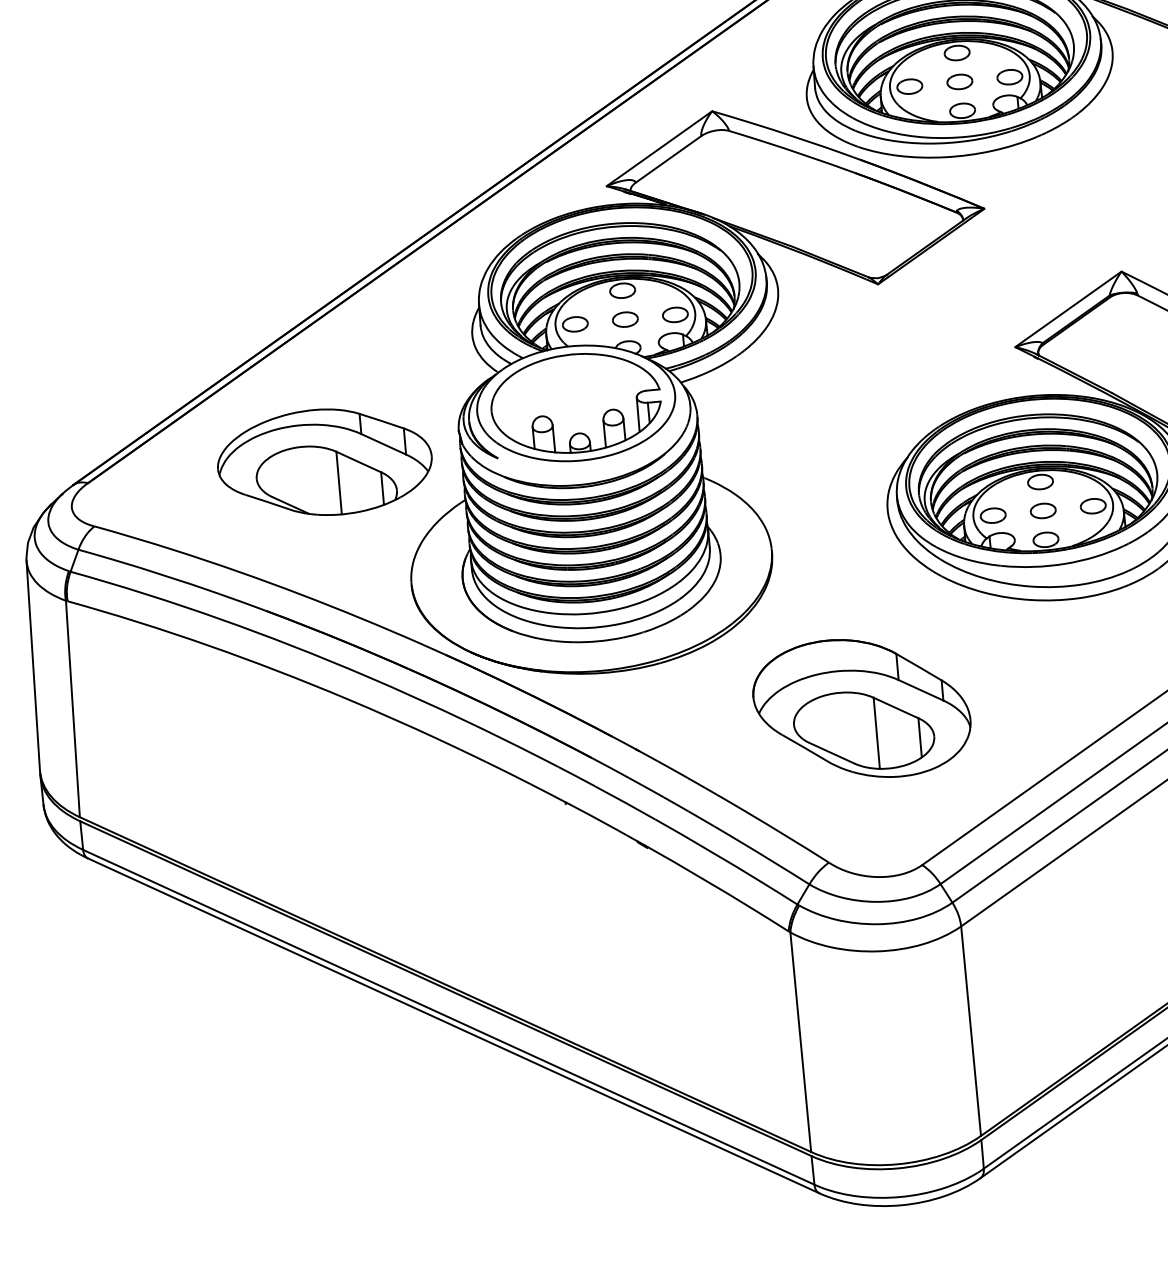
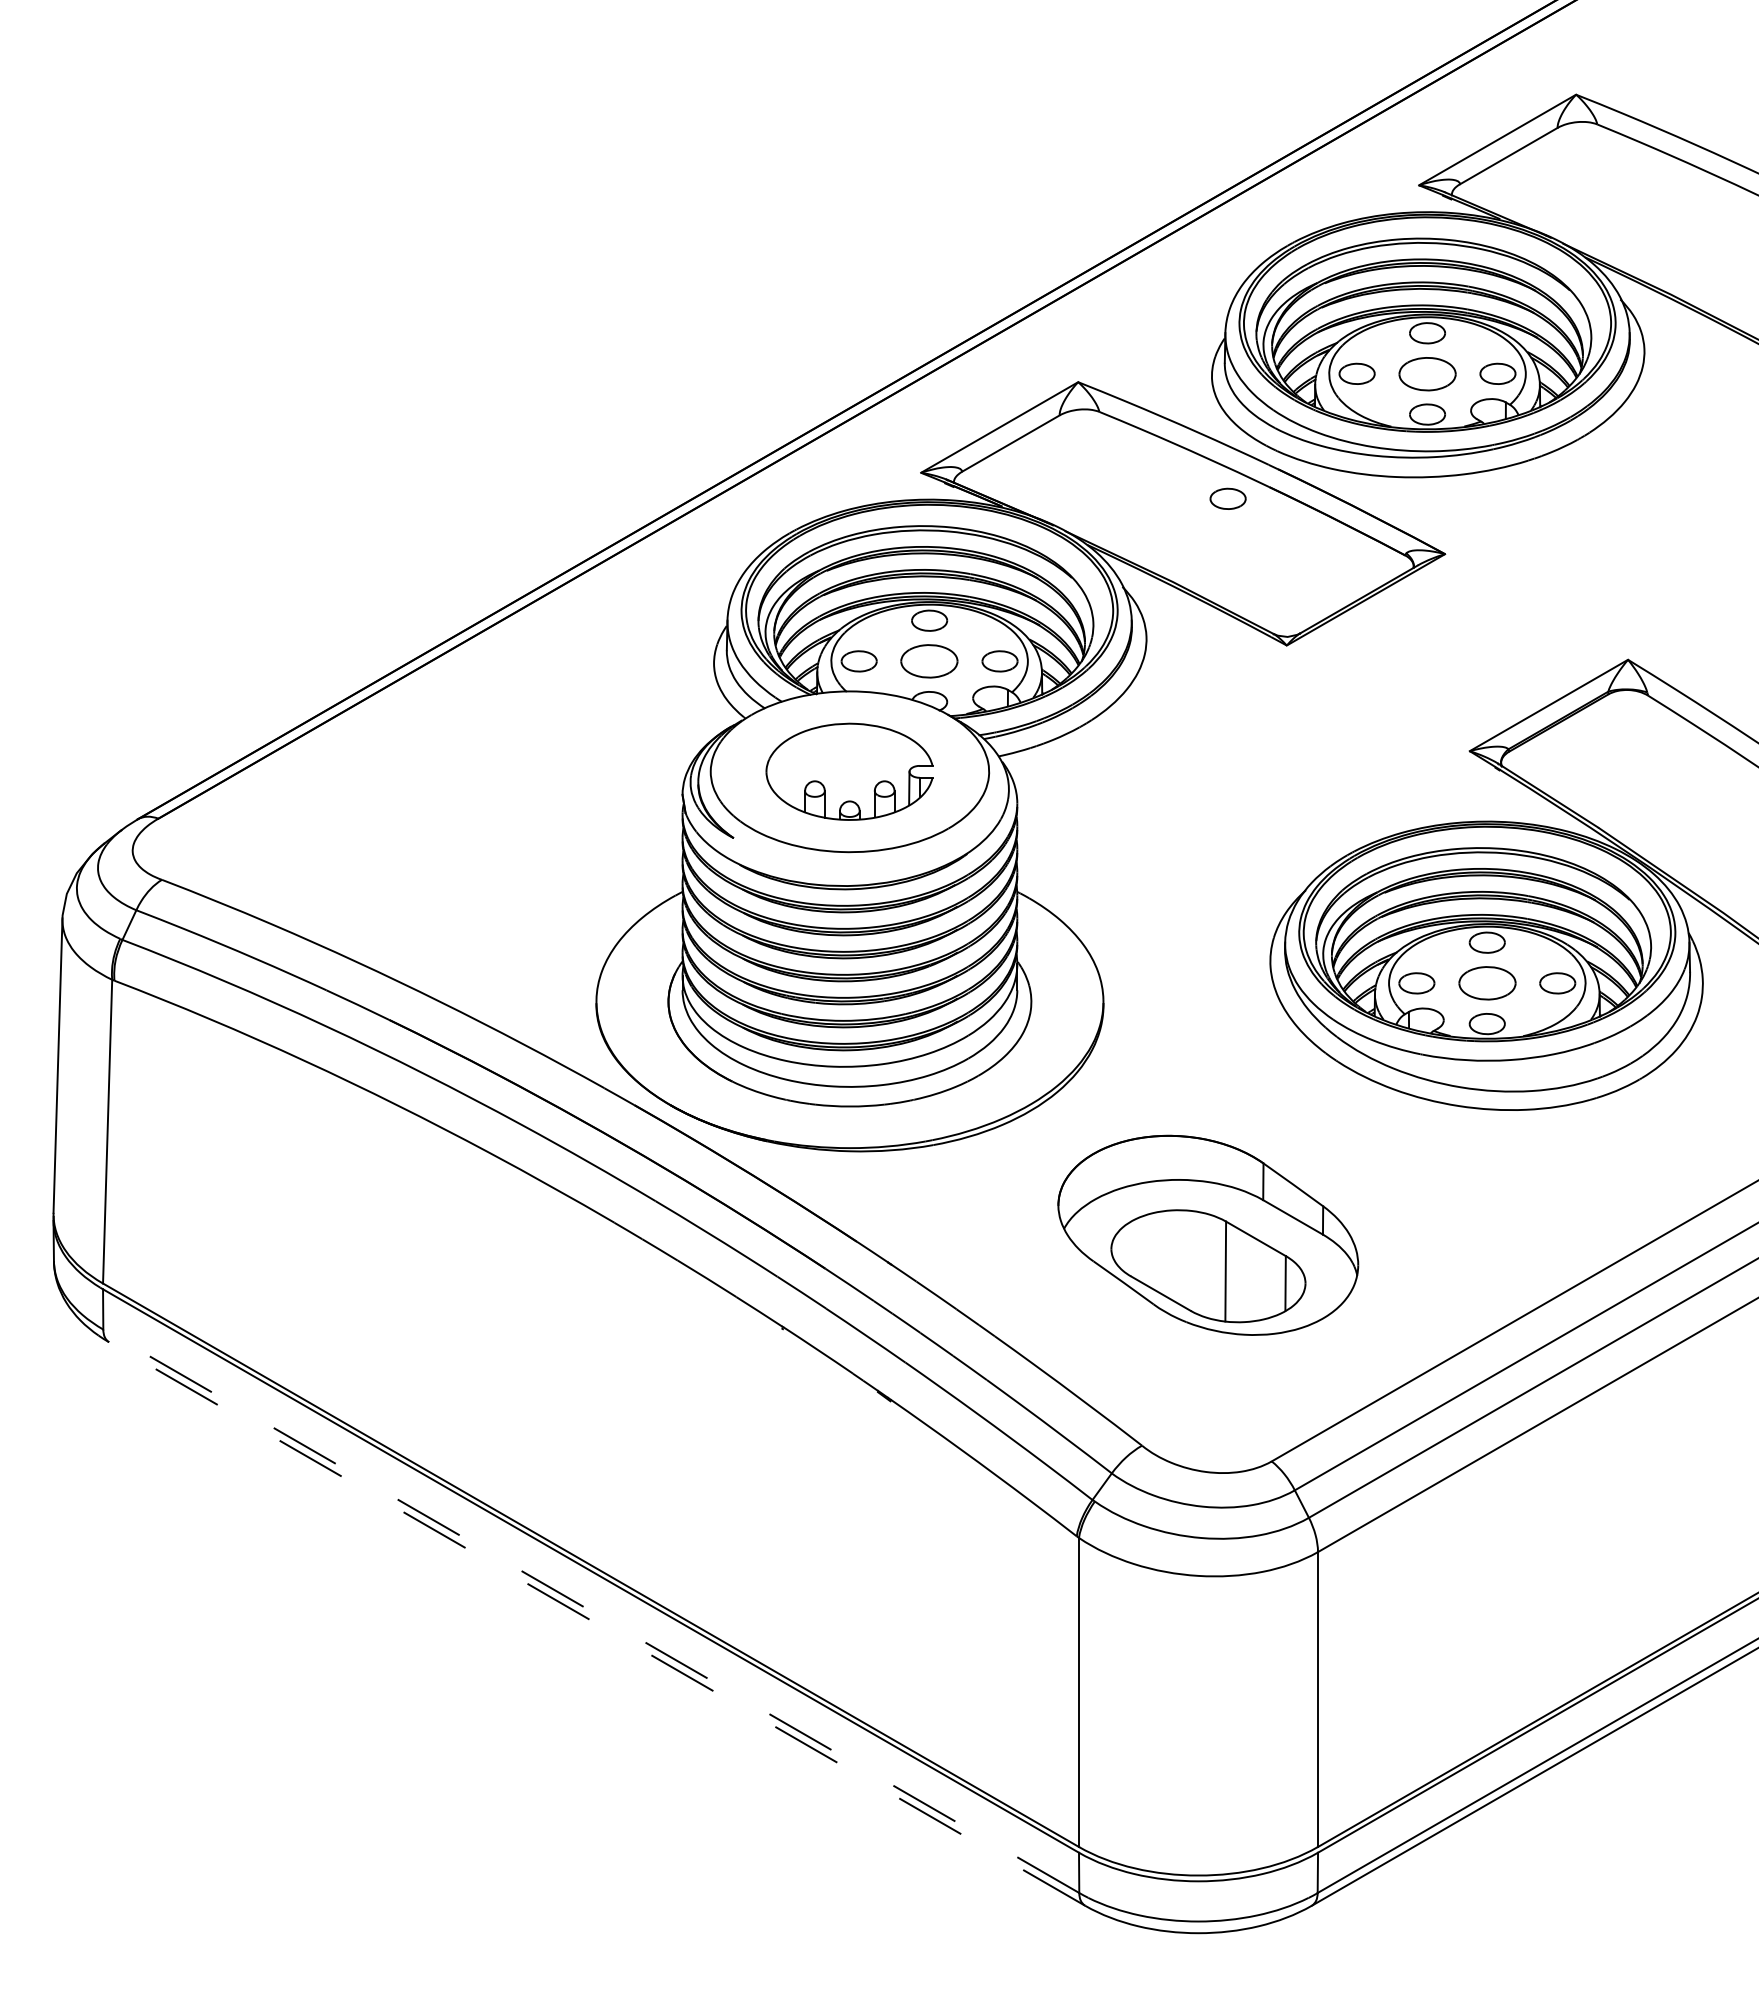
part: (959, 81) -> (1427, 373), size x1.6
part: (826, 183) -> (1227, 498), added
part: (625, 319) -> (929, 661), size x1.6
part: (575, 403) -> (849, 771), size x0.7
part: (324, 462) -> (491, 820), removed
part: (1042, 511) -> (1486, 983), size x1.6
line: (448, 1017) -> (590, 1611), solid -> dashed
line: (453, 1025) -> (596, 1623), solid -> dashed

